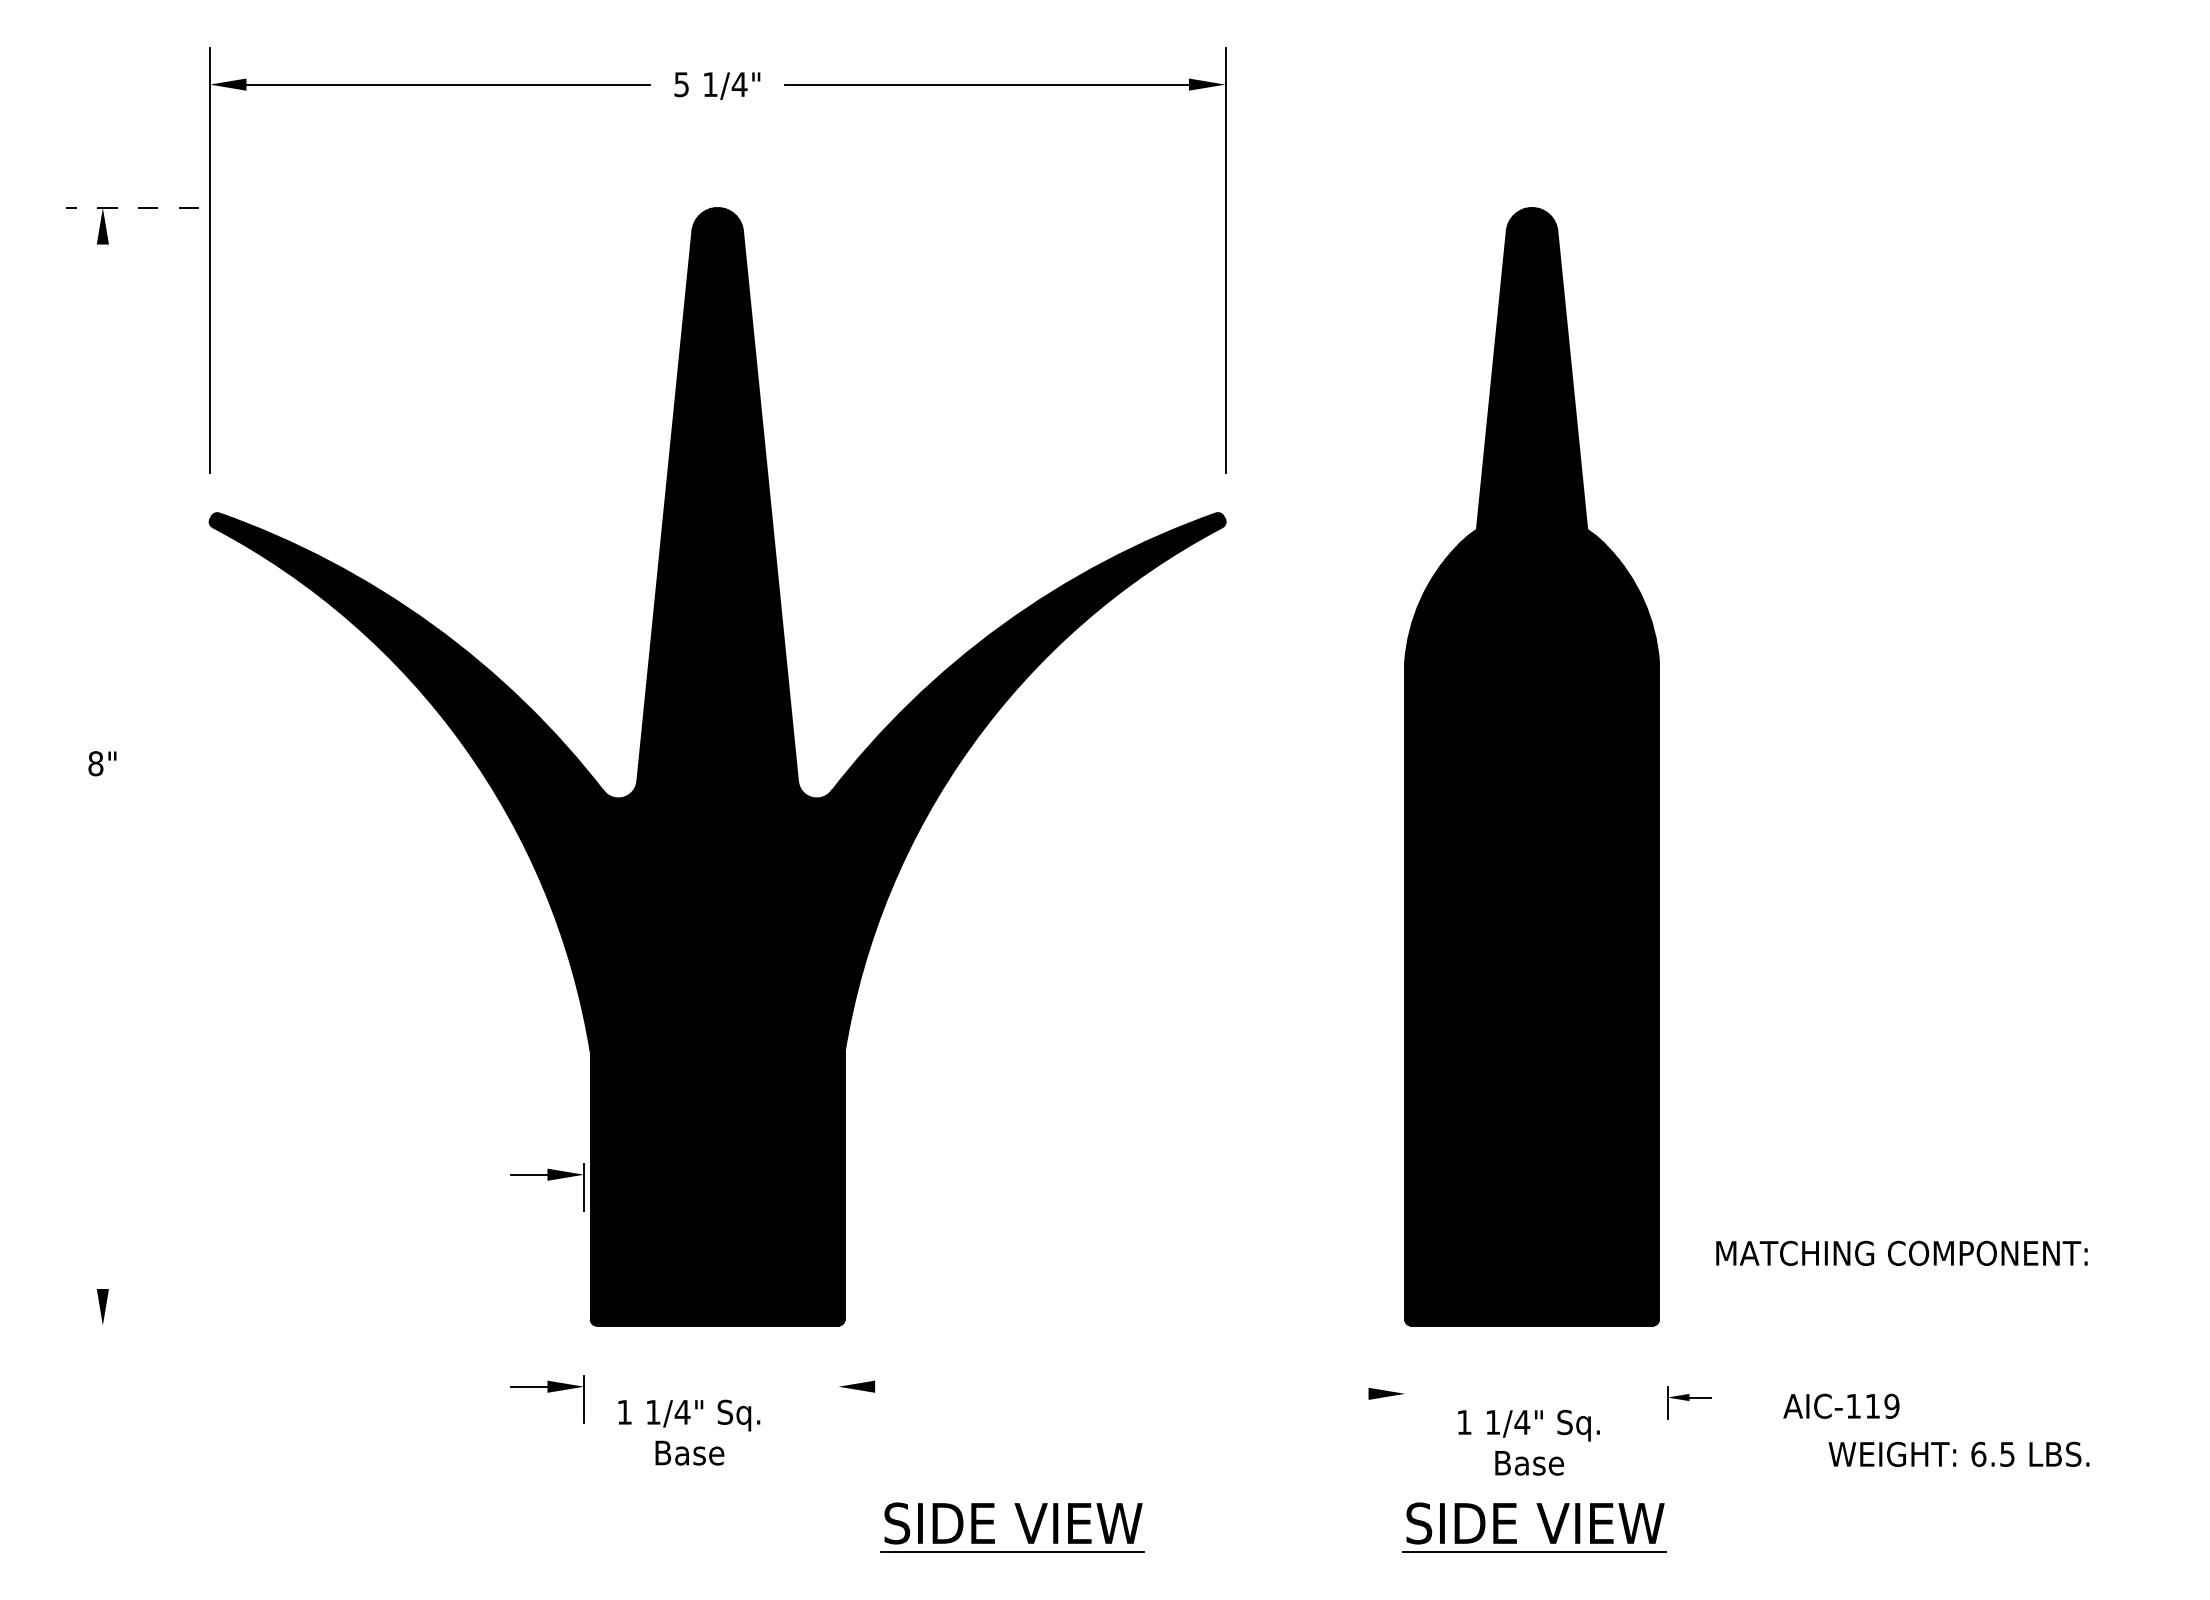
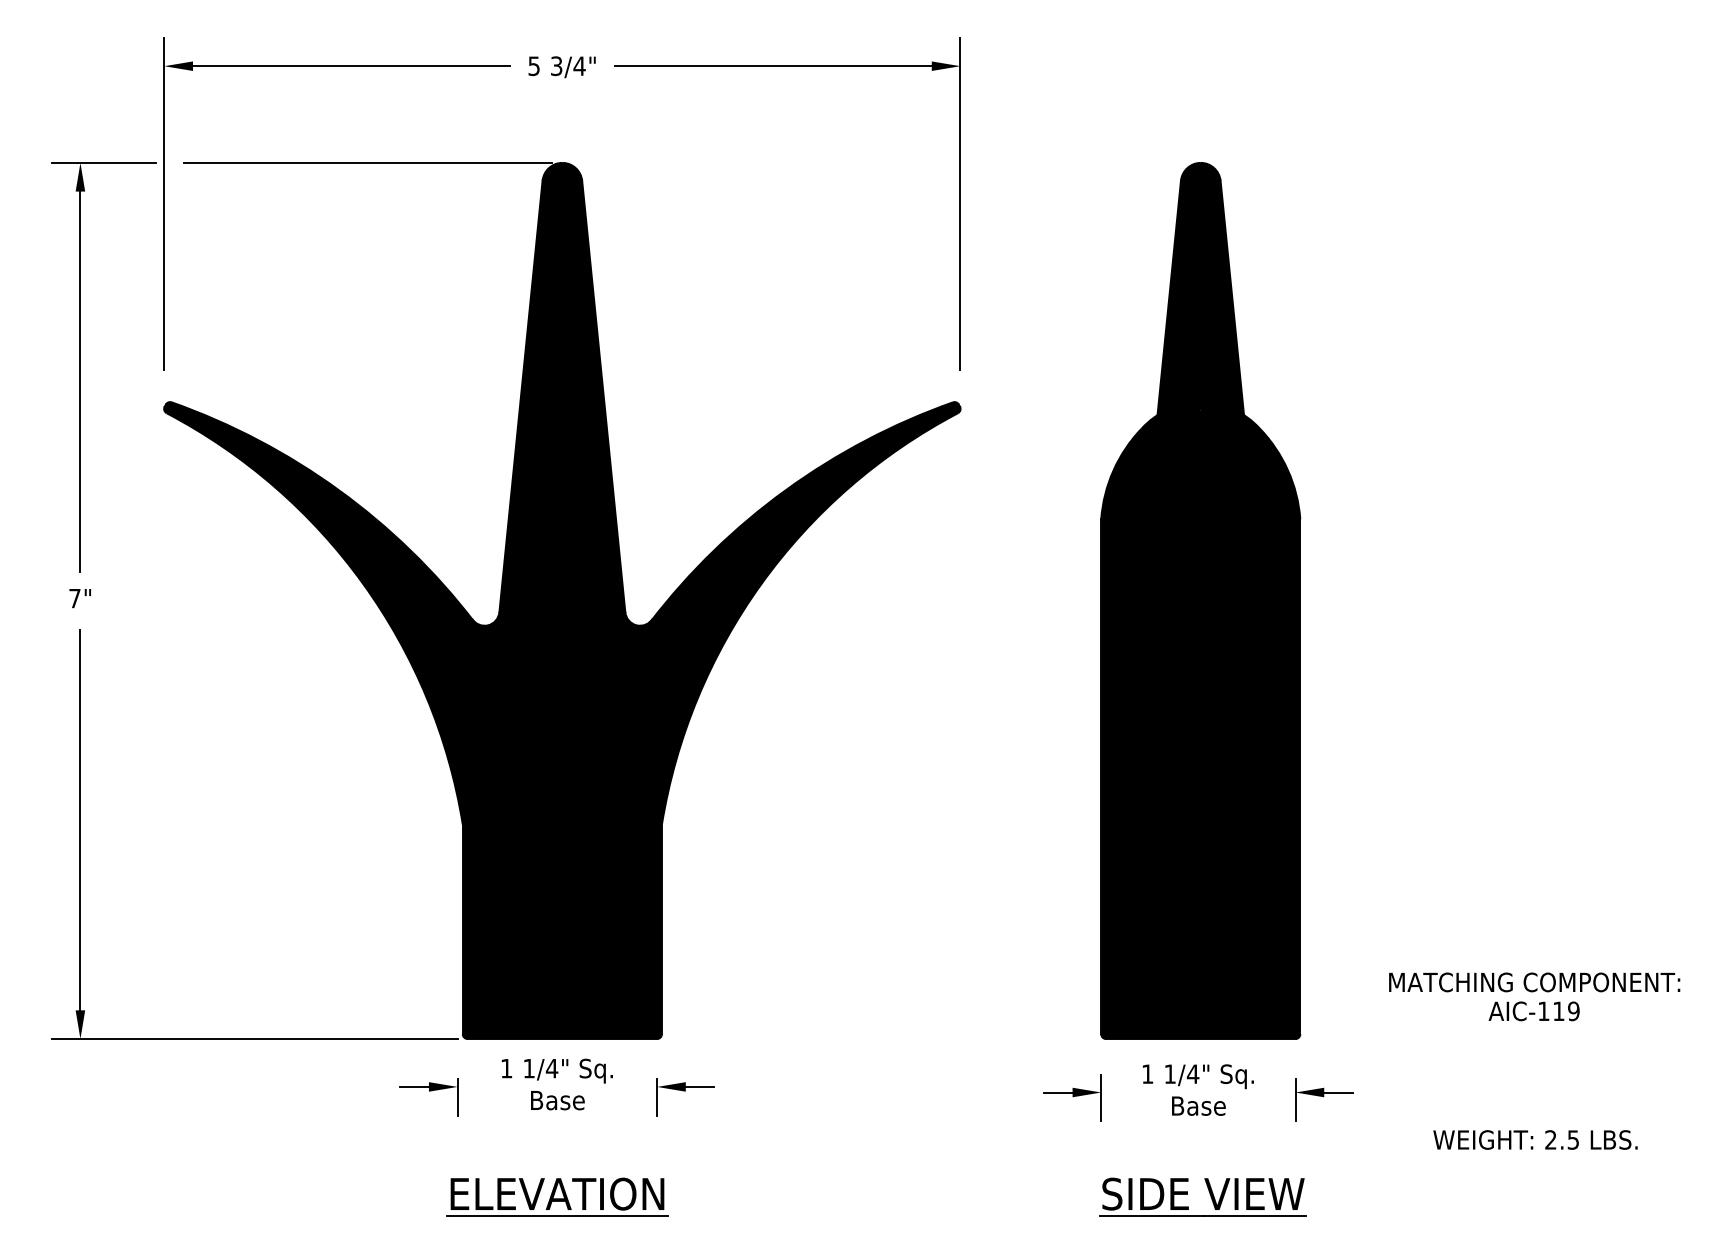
text: (710, 84) -> (556, 66), 1/4" -> 3/4"
line: (132, 207) -> (103, 162), dashed -> solid
line: (469, 207) -> (367, 162), added
line: (102, 486) -> (80, 381), added
text: (95, 763) -> (74, 598), 8" -> 7"
line: (102, 1046) -> (80, 820), added
part: (547, 1180) -> (428, 925), removed
text: (1901, 1252) -> (1534, 981), moved
line: (325, 1325) -> (254, 1038), added
line: (893, 1386) -> (700, 1086), added
line: (1349, 1393) -> (1057, 1092), added
line: (838, 1399) -> (657, 1096), added
line: (1405, 1400) -> (1101, 1097), added
part: (1689, 1402) -> (1324, 1099), size x1.67
text: (1841, 1405) -> (1534, 1010), moved
text: (689, 1432) -> (557, 1084), moved
text: (1528, 1442) -> (1197, 1089), moved
text: (1978, 1453) -> (1550, 1139), 6.5 -> 2.5
part: (1021, 1524) -> (800, 1194), removed
part: (711, 1527) -> (557, 1197), added

